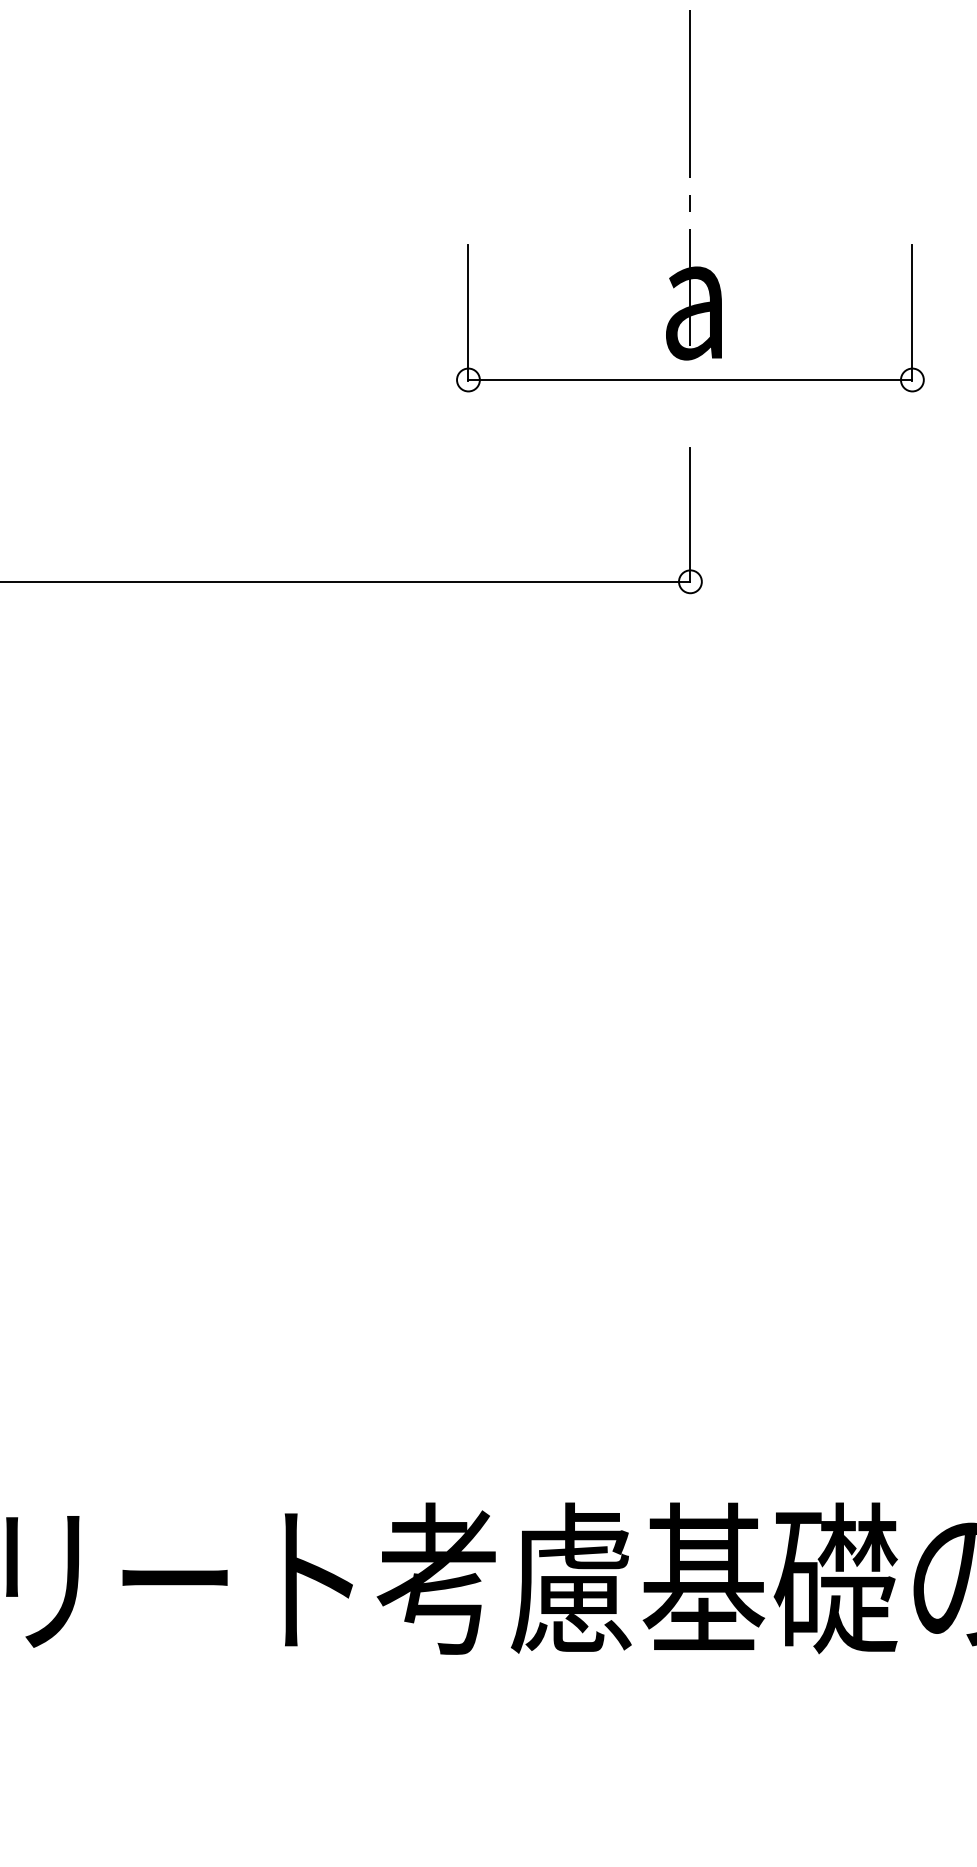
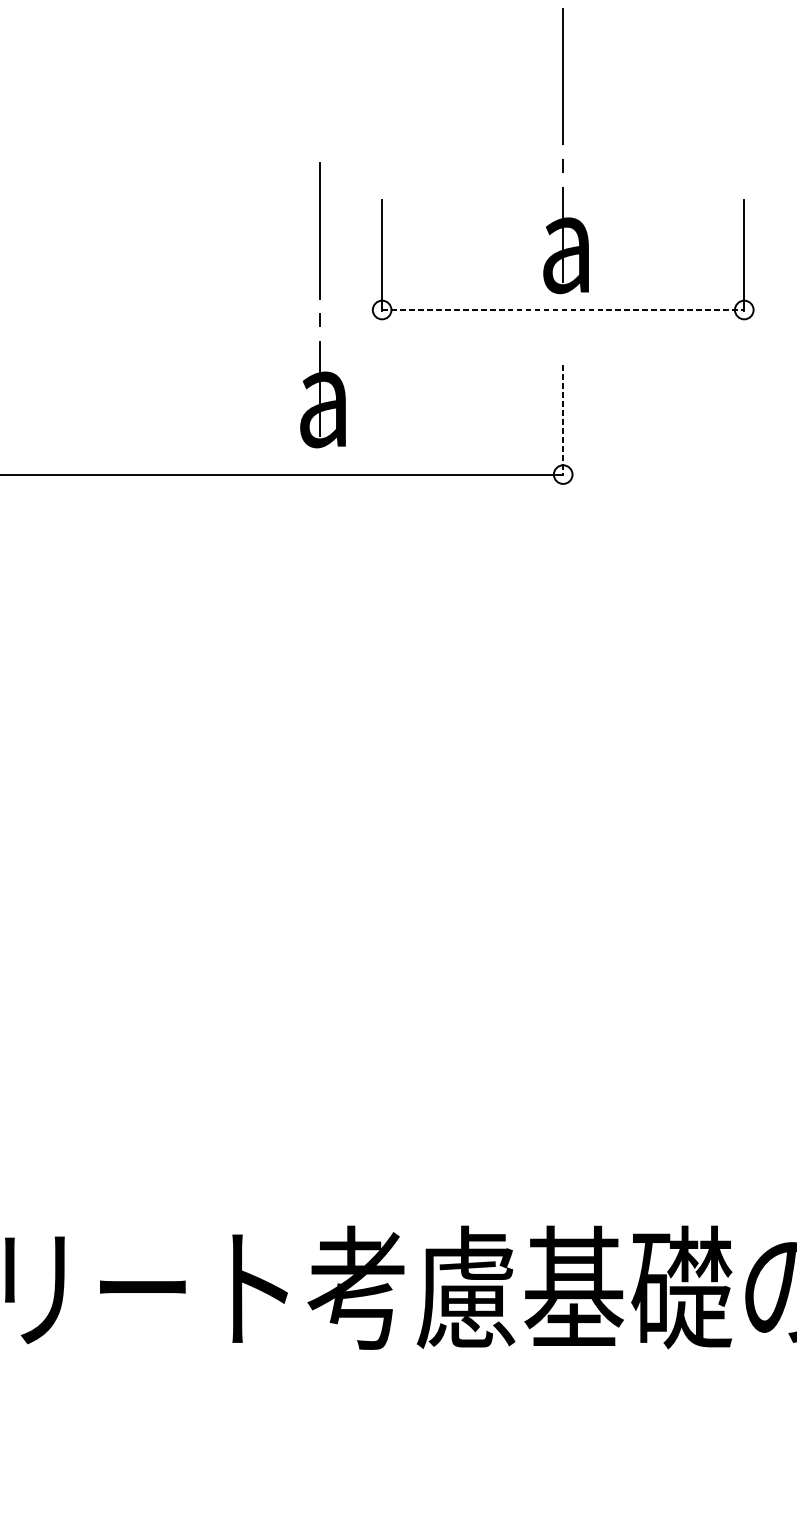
part: (392, 366) -> (320, 298), added
line: (690, 380) -> (563, 310), solid -> dashed
line: (690, 515) -> (563, 420), solid -> dashed

